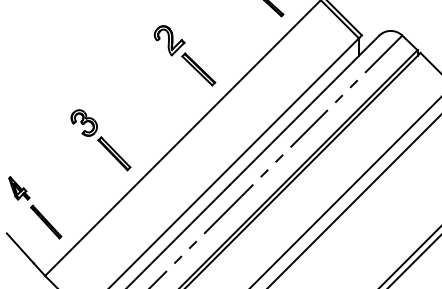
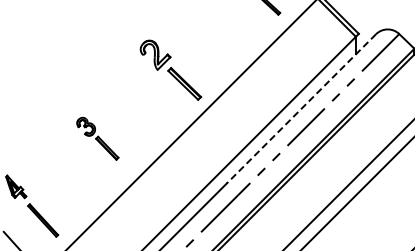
part: (184, 55) -> (170, 69), moved
line: (304, 110) -> (301, 108), solid -> dashed
part: (100, 140) -> (97, 138), size x0.7

